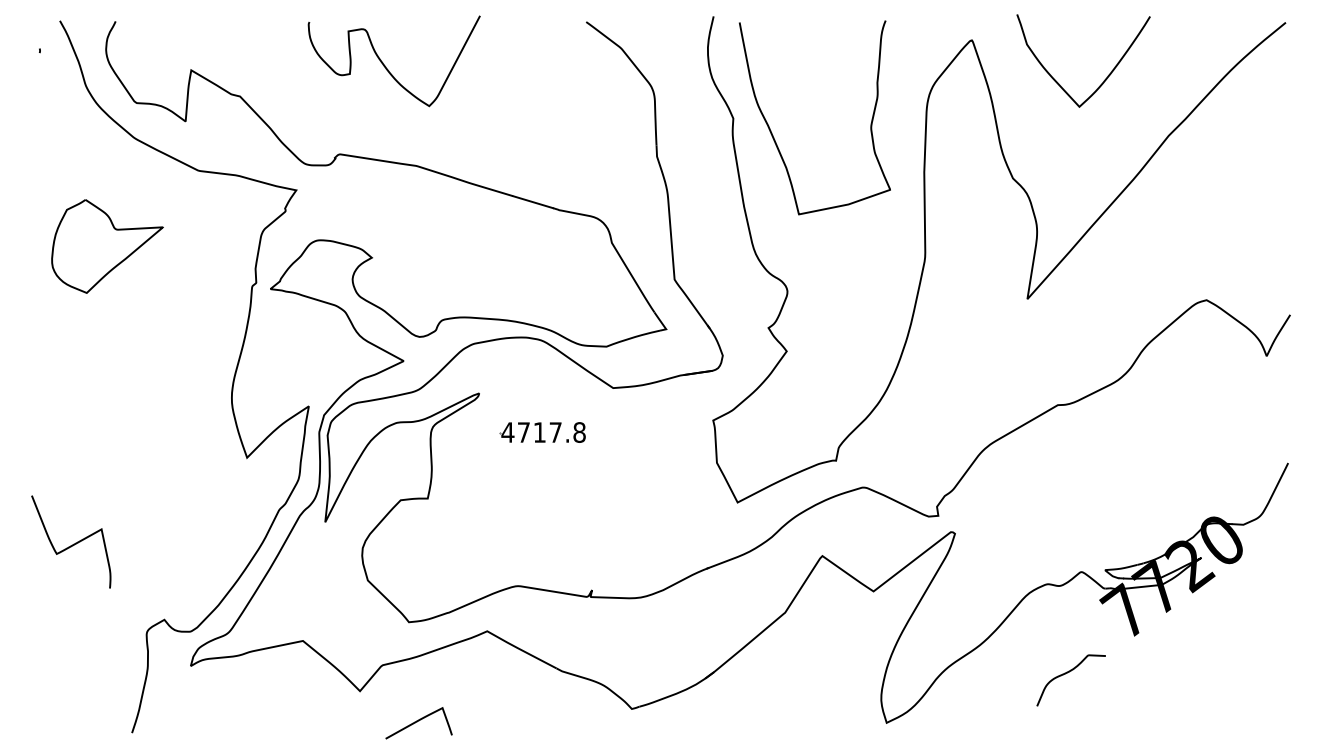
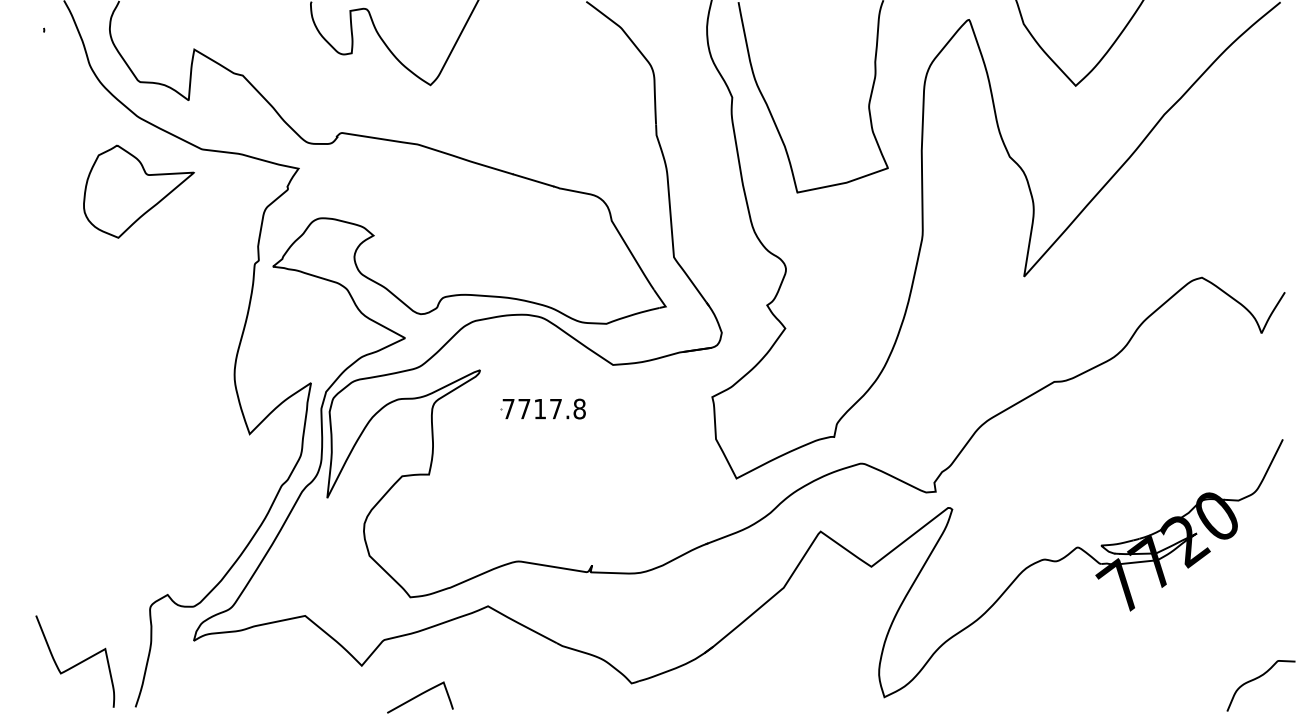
part: (107, 246) -> (138, 191), moved
text: (507, 432) -> (508, 409), 4717.8 -> 7717.8
curve: (73, 543) -> (77, 663), moved
curve: (1067, 673) -> (1257, 678), moved

